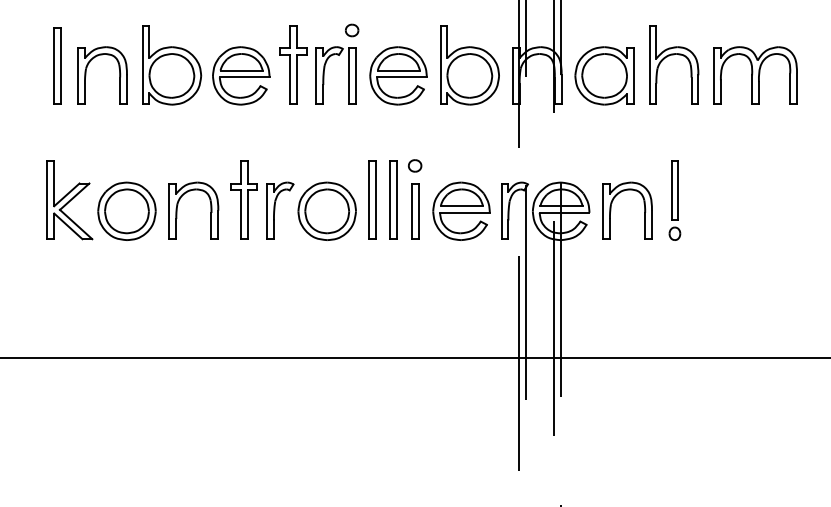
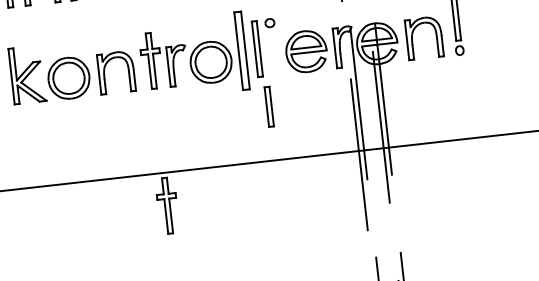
part: (372, 199) -> (242, 50), size x1.4
part: (415, 211) -> (269, 106), moved
part: (243, 403) -> (167, 205), added

